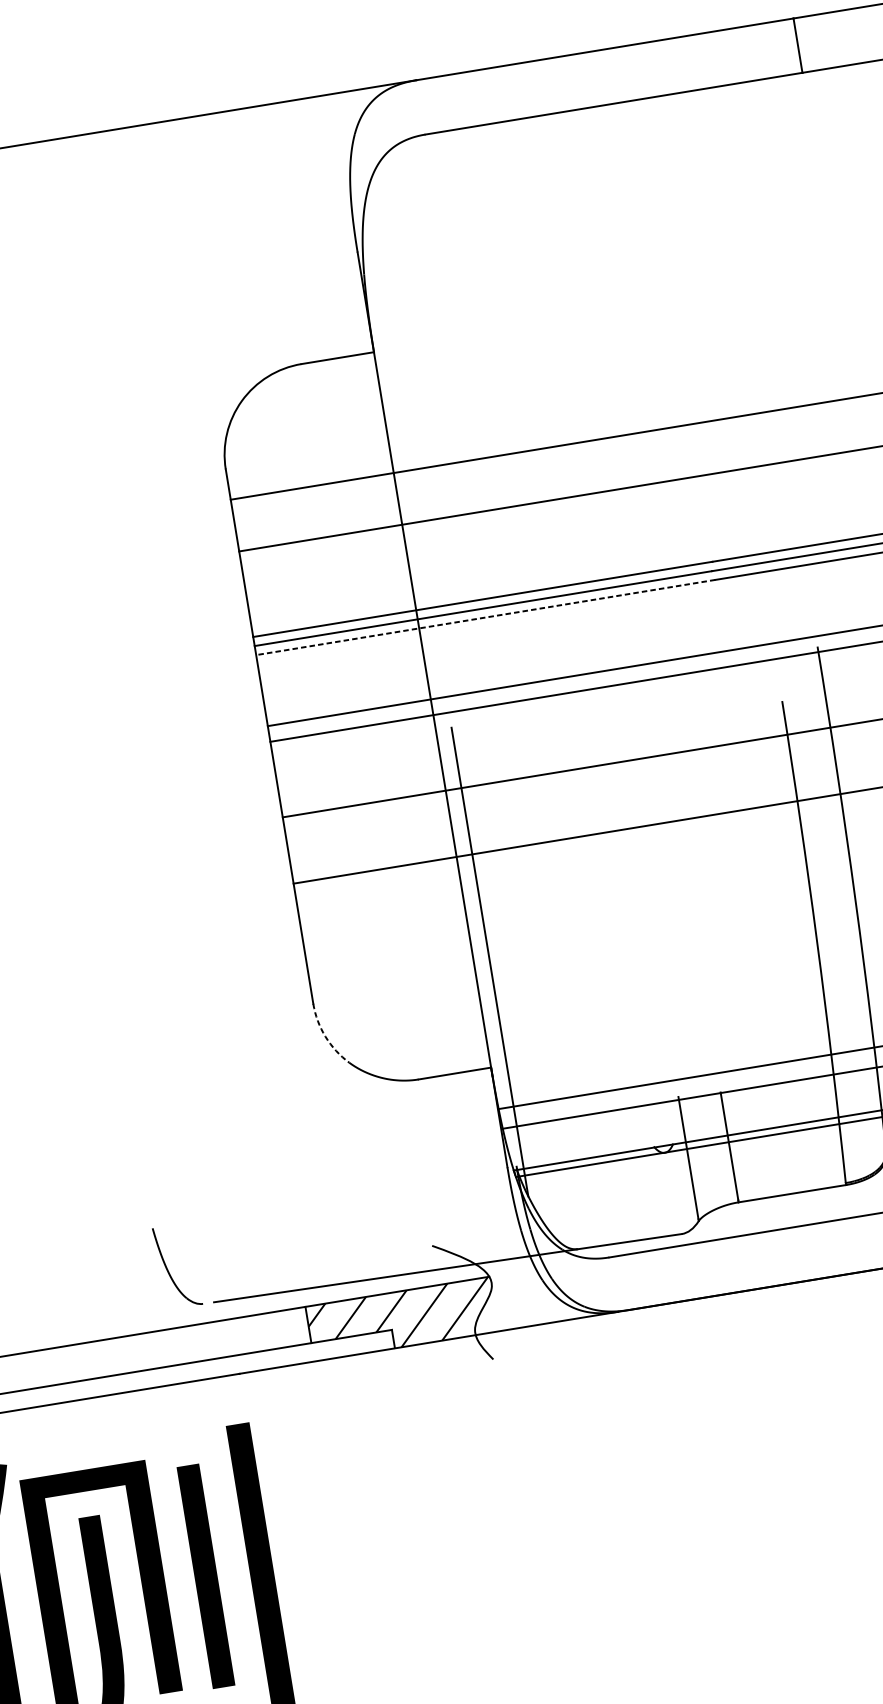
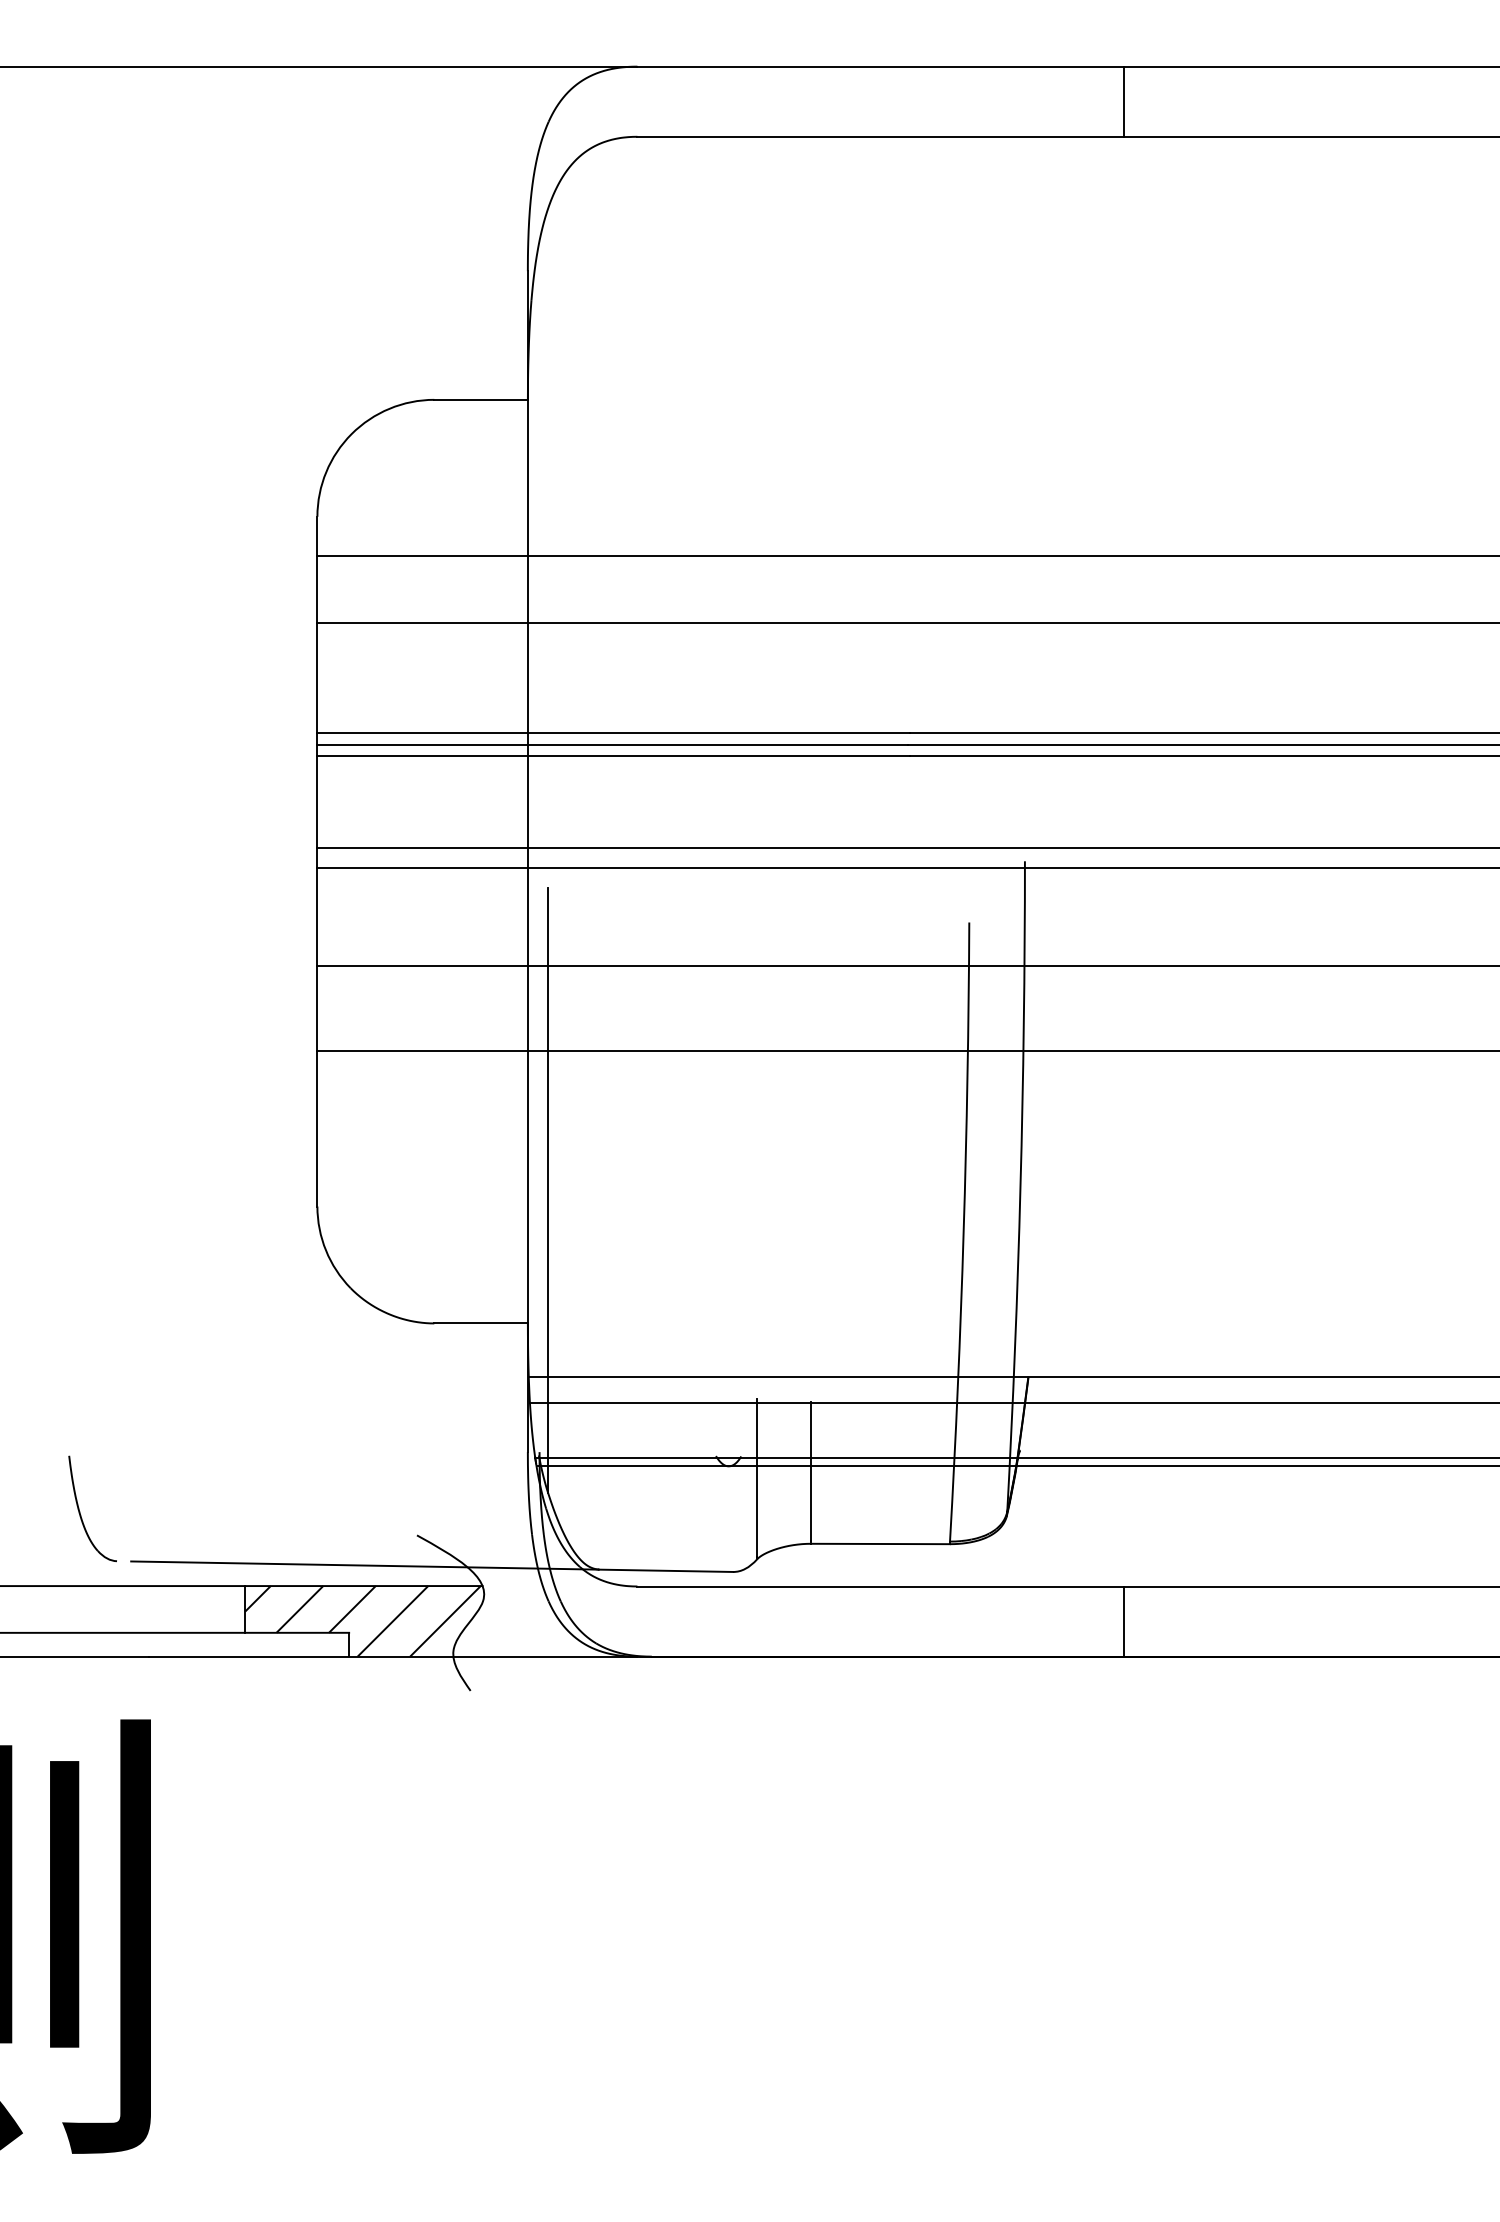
line: (485, 617) -> (613, 756), dashed -> solid
arc: (325, 1036) -> (326, 1250), dashed -> solid

